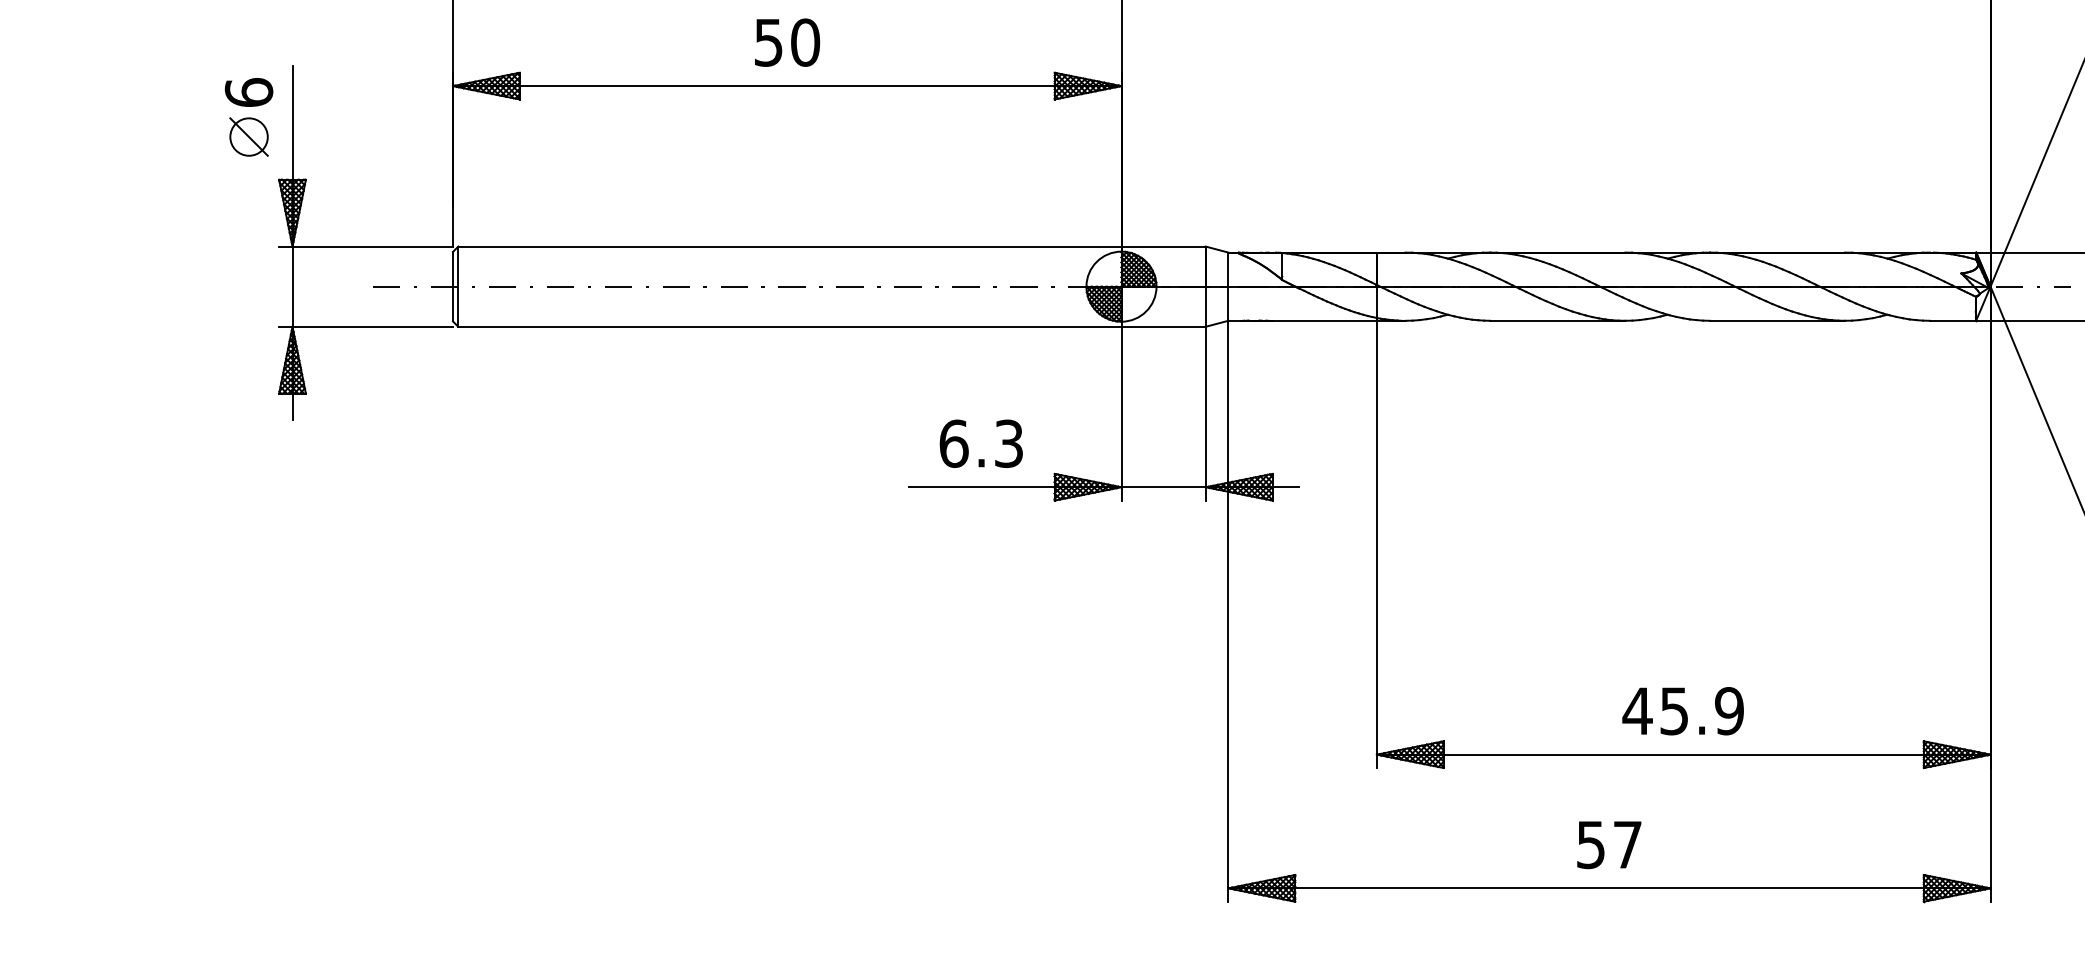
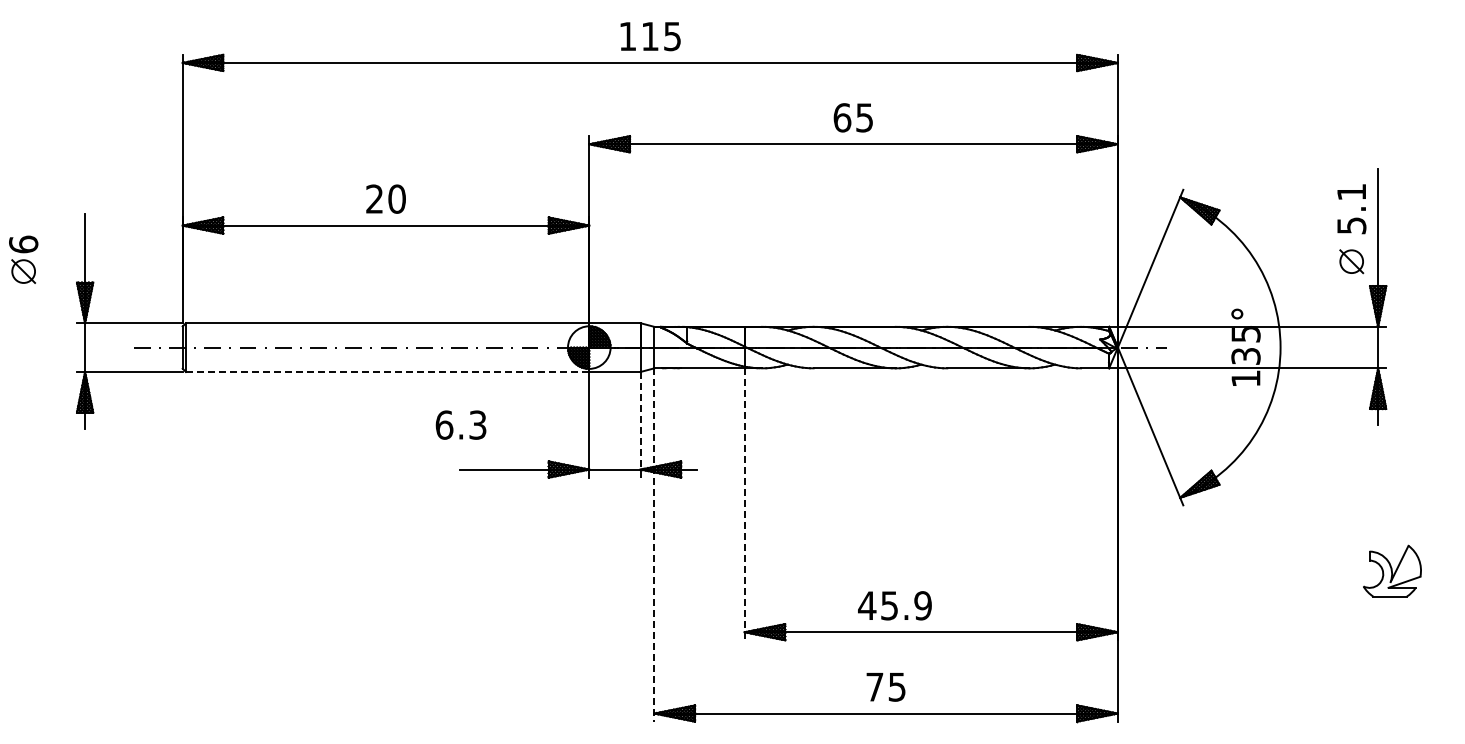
text: (768, 41) -> (374, 198), 50 -> 20
part: (248, 117) -> (23, 259), moved
line: (789, 327) -> (387, 372), solid -> dashed
line: (1205, 413) -> (640, 424), solid -> dashed
text: (980, 442) -> (460, 424), moved
line: (1376, 544) -> (744, 504), solid -> dashed
line: (1228, 612) -> (654, 545), solid -> dashed
text: (1682, 710) -> (894, 605), moved
text: (1608, 843) -> (885, 686), 57 -> 75

